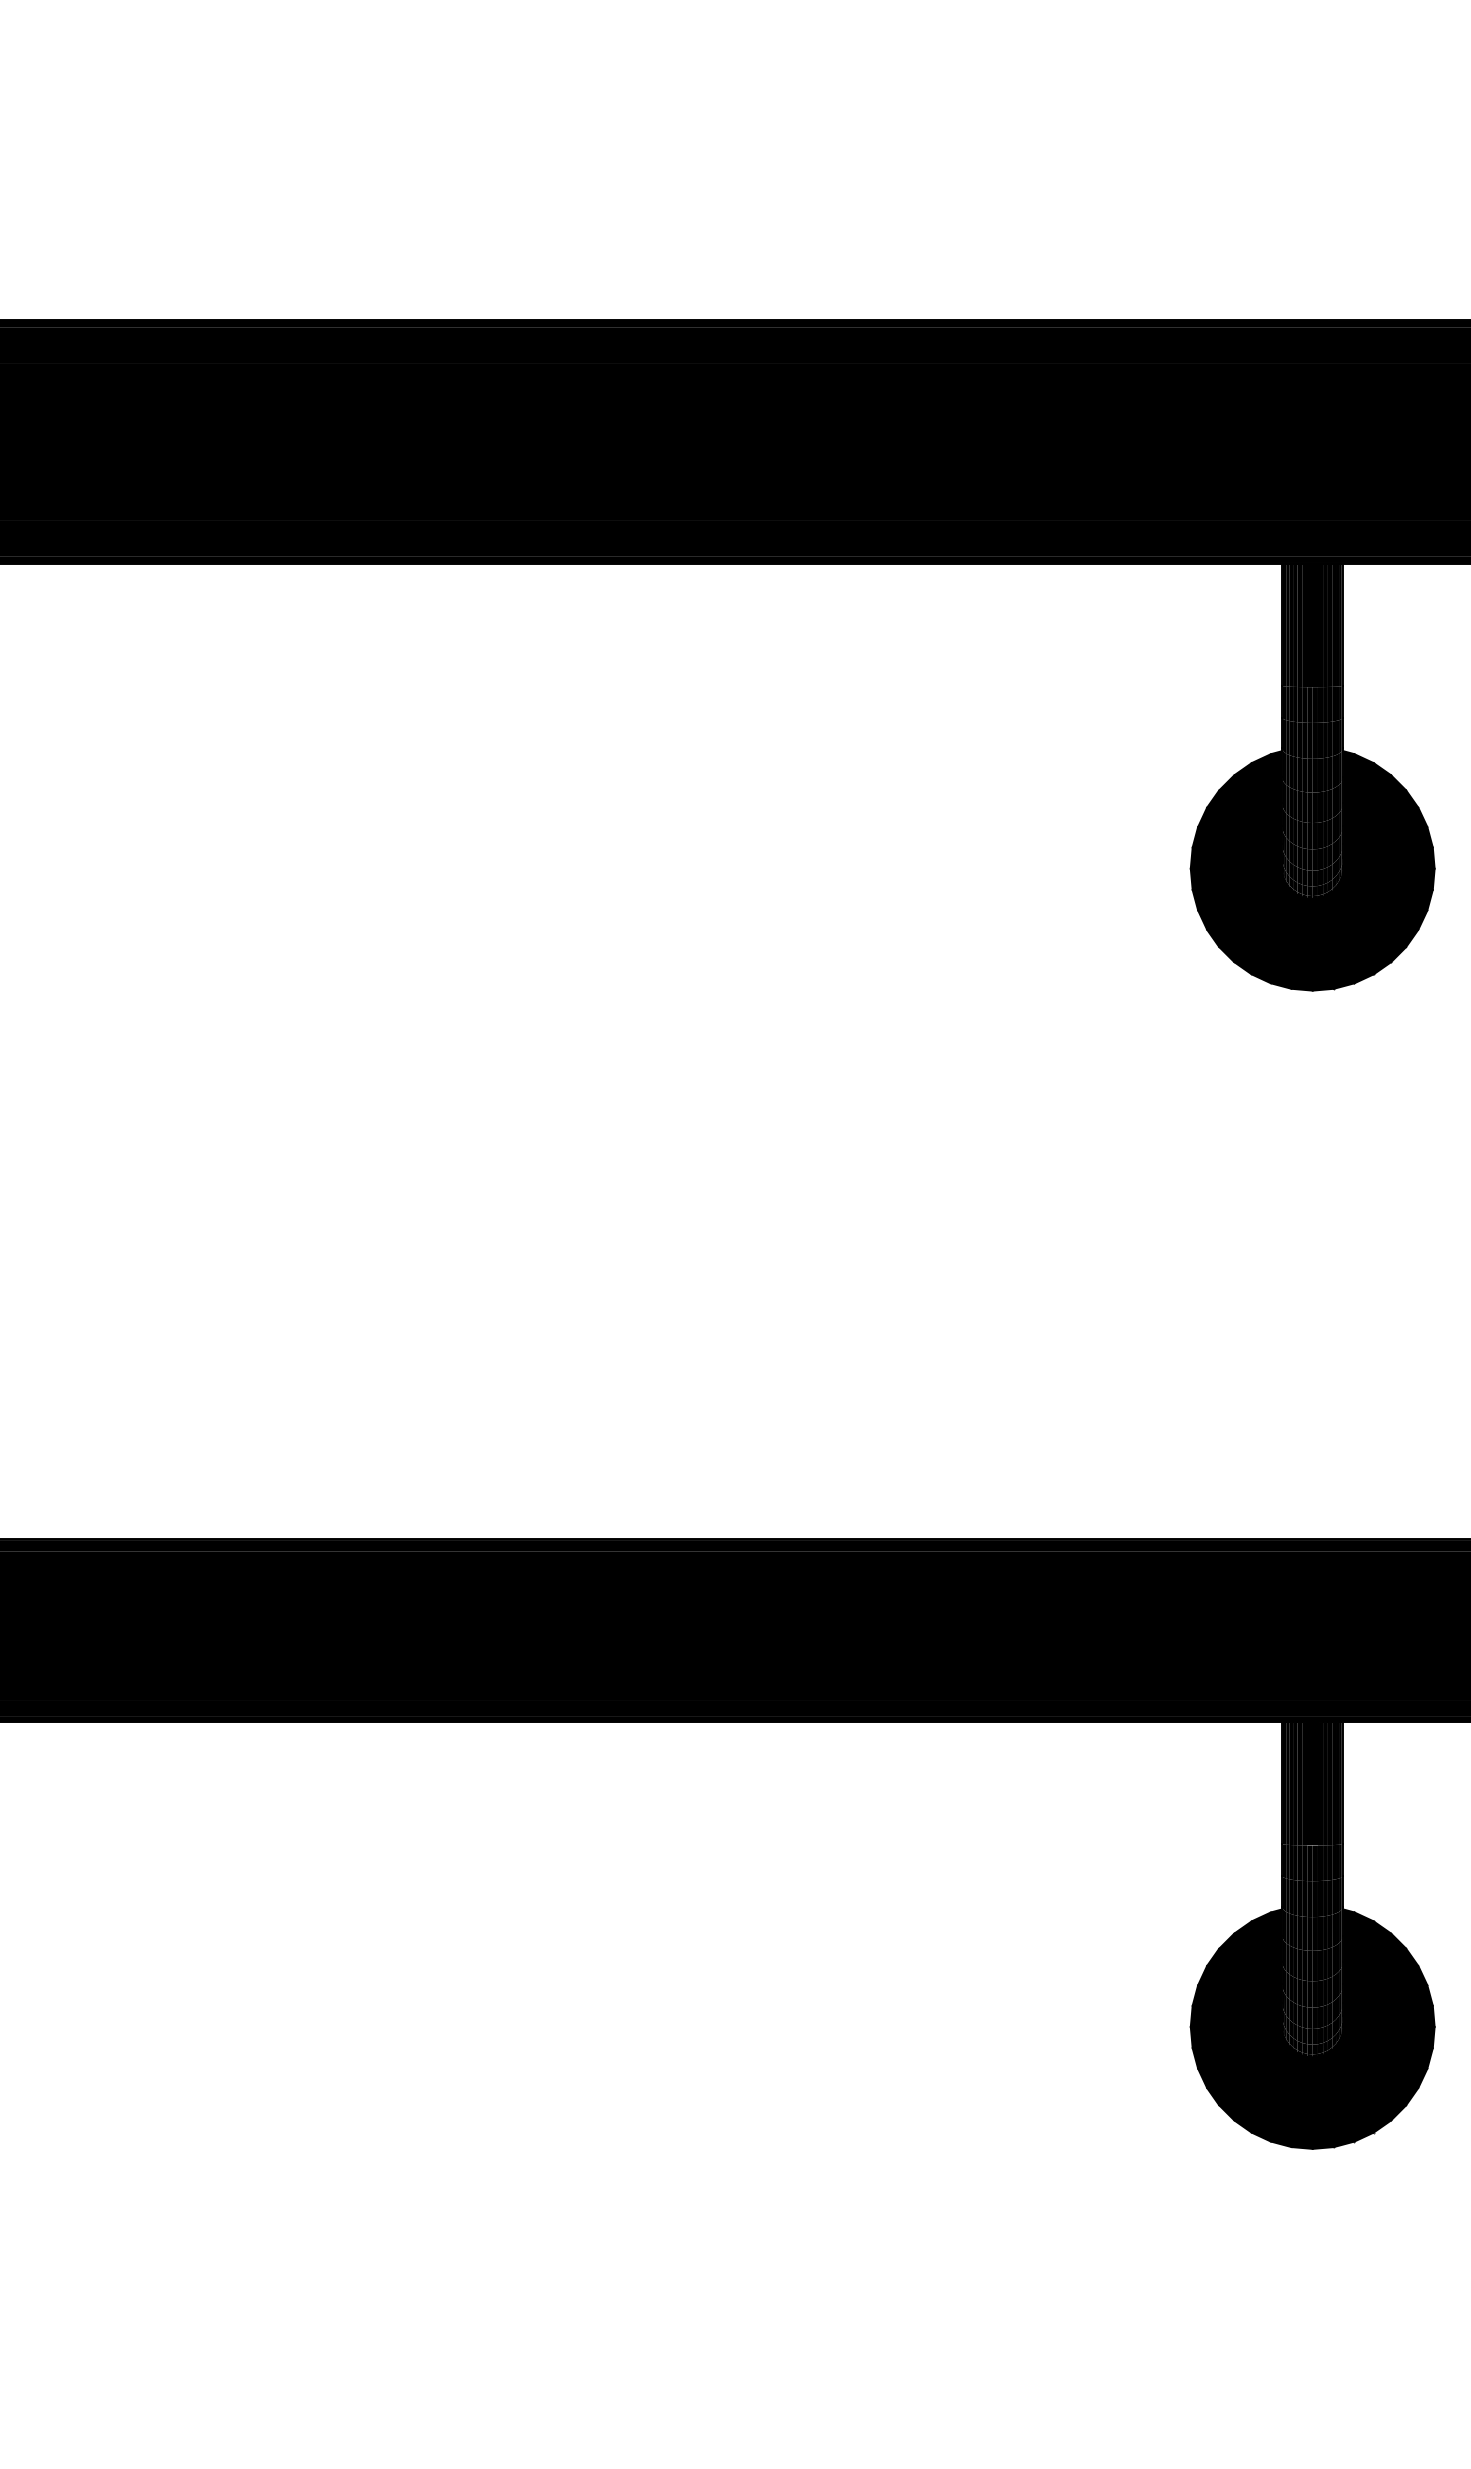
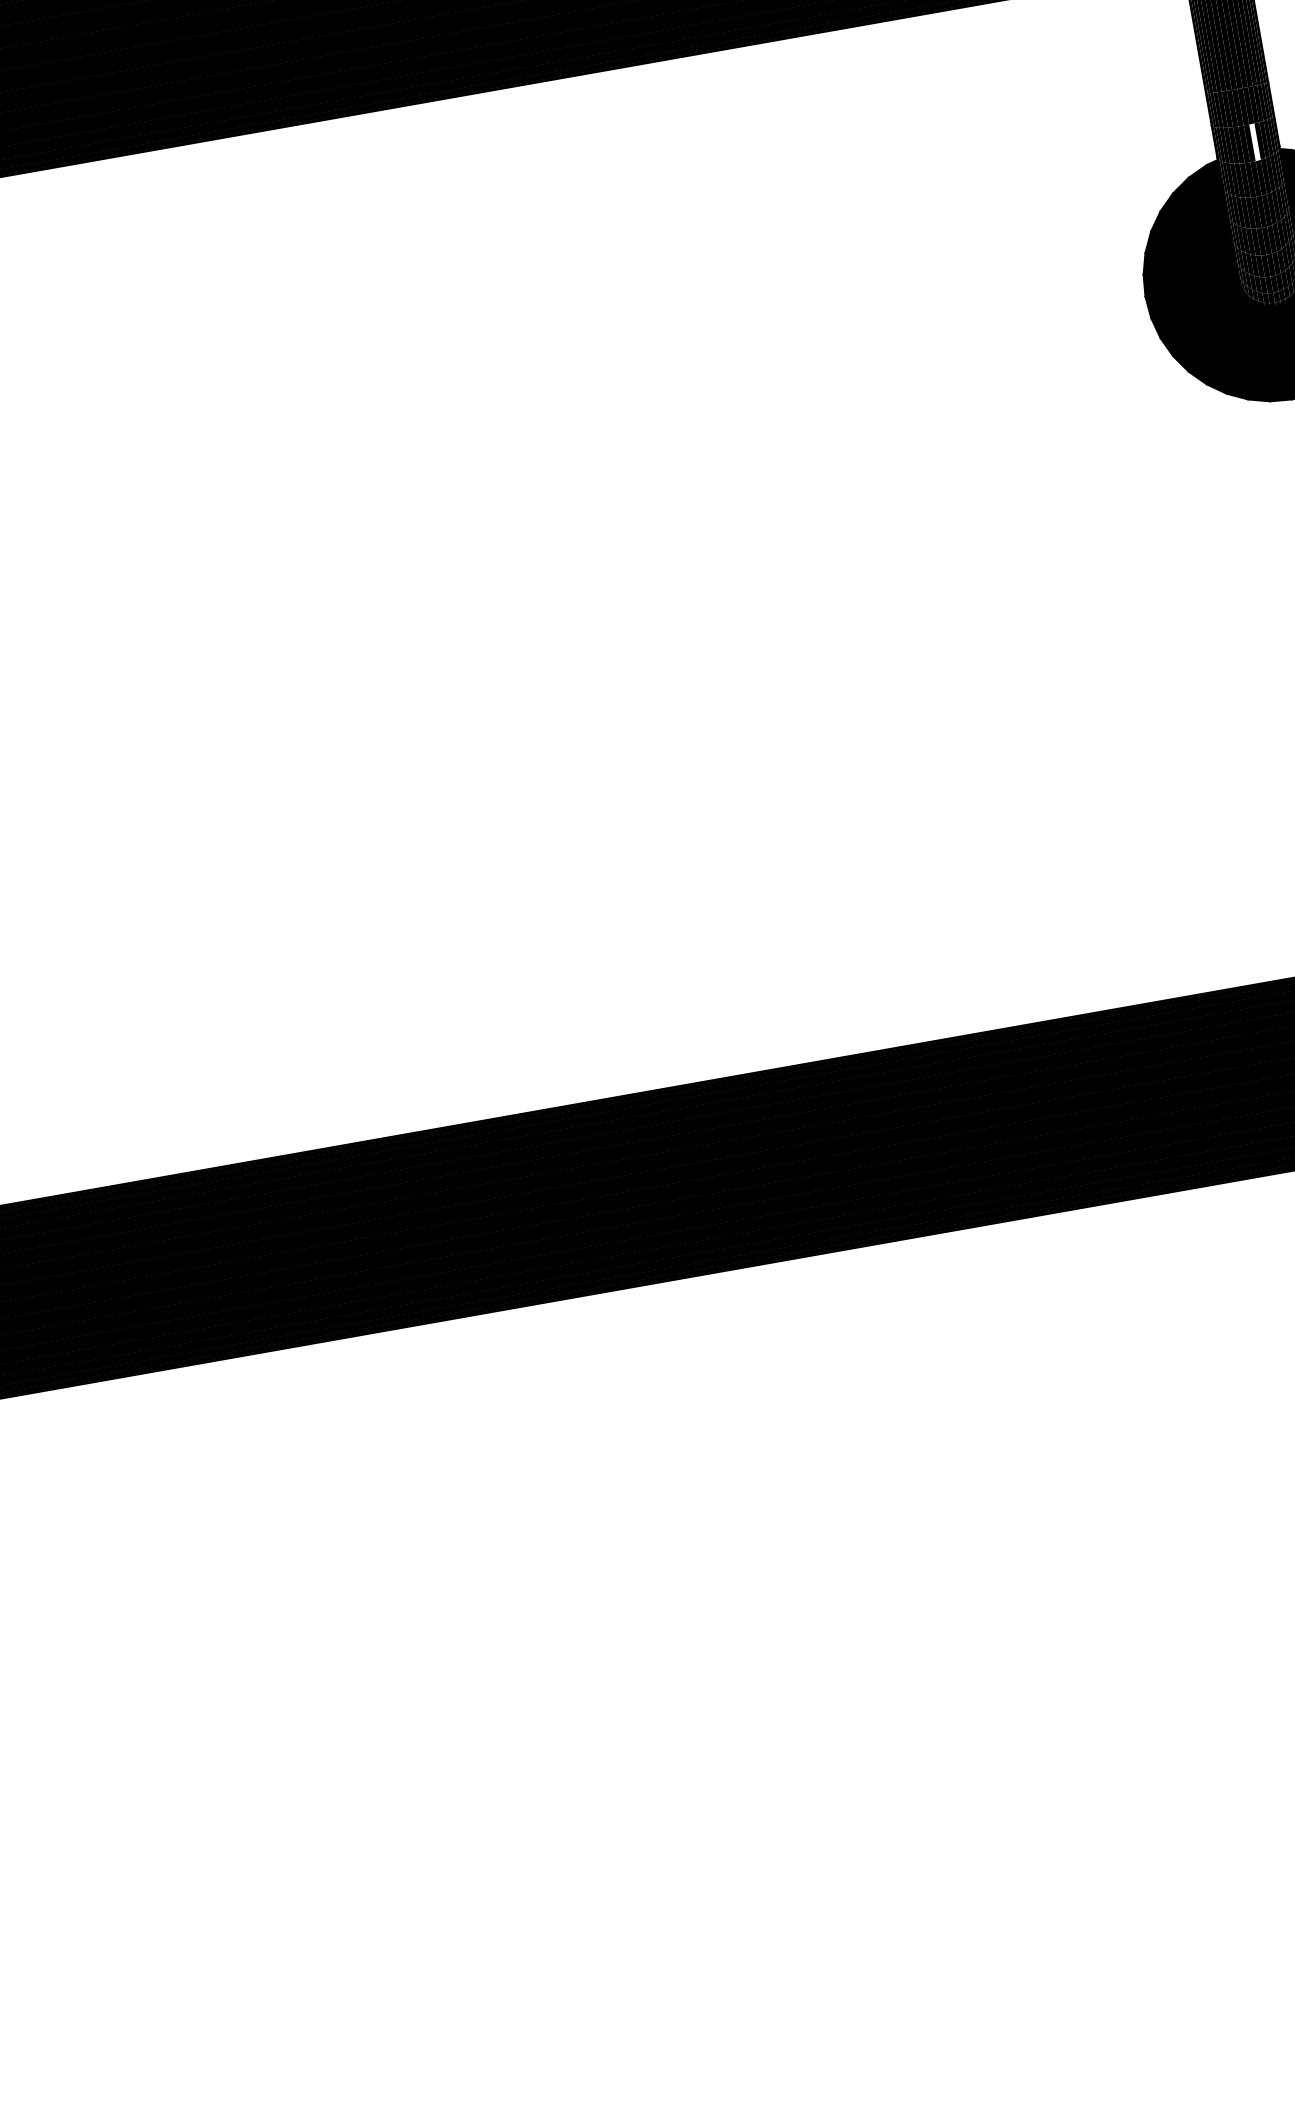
fill: (1320, 740) -> (1255, 142), removed

